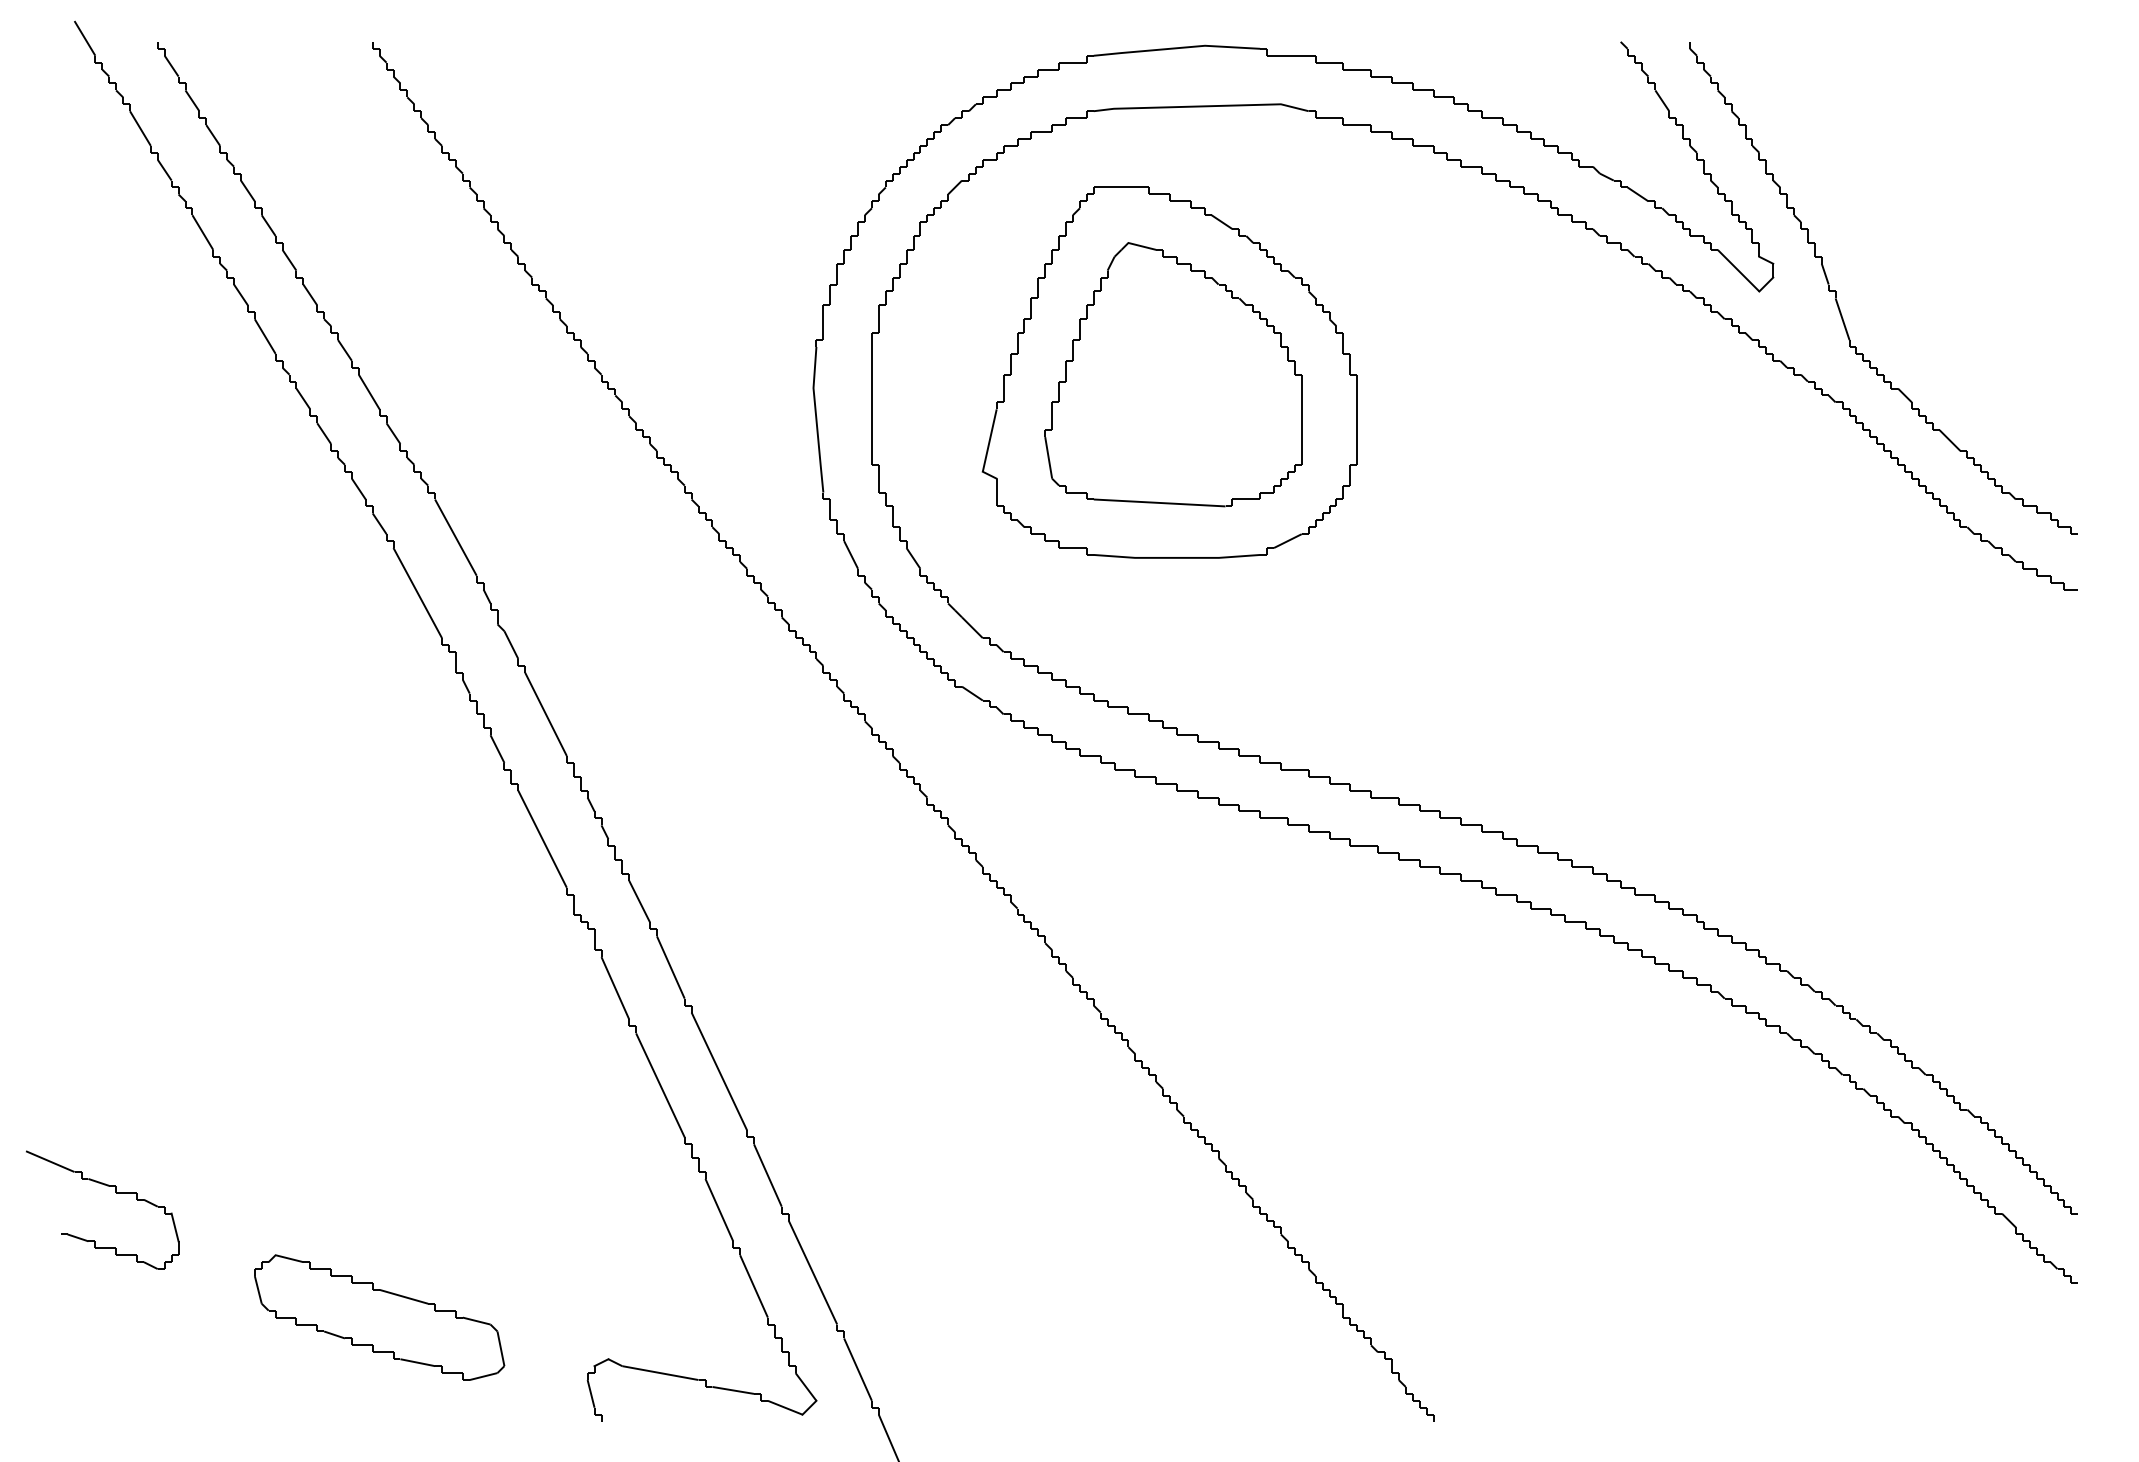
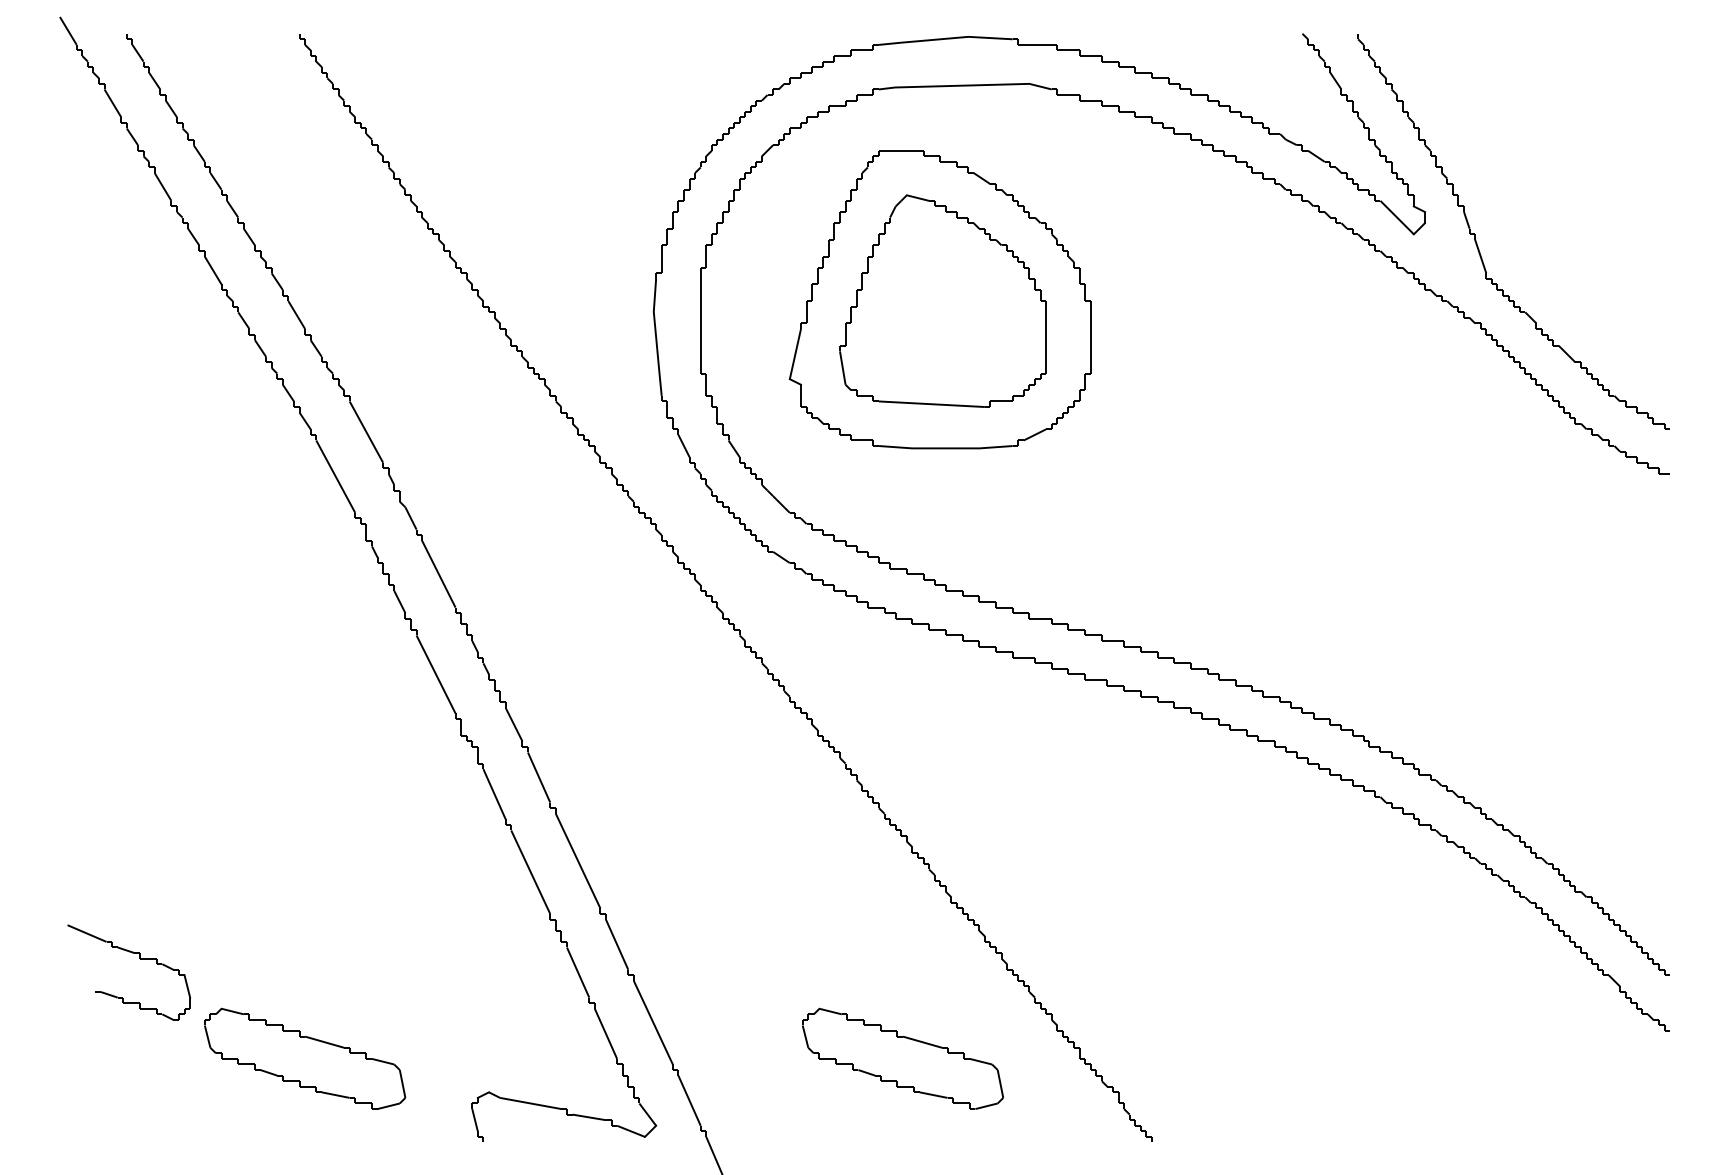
part: (116, 1193) -> (140, 959), moved
part: (1123, 1317) -> (902, 1058), added

